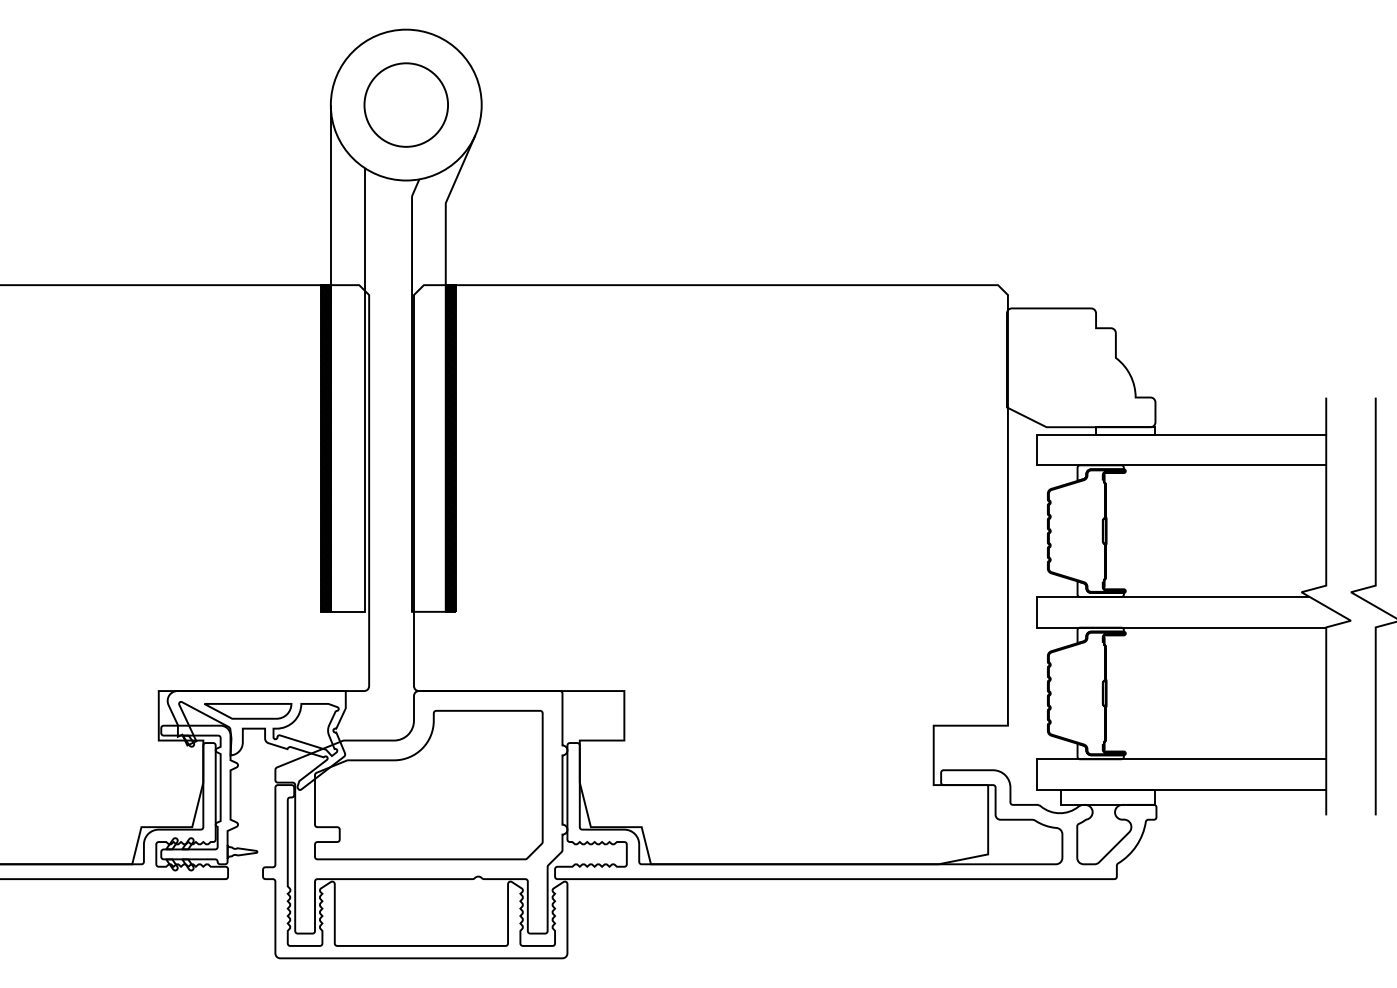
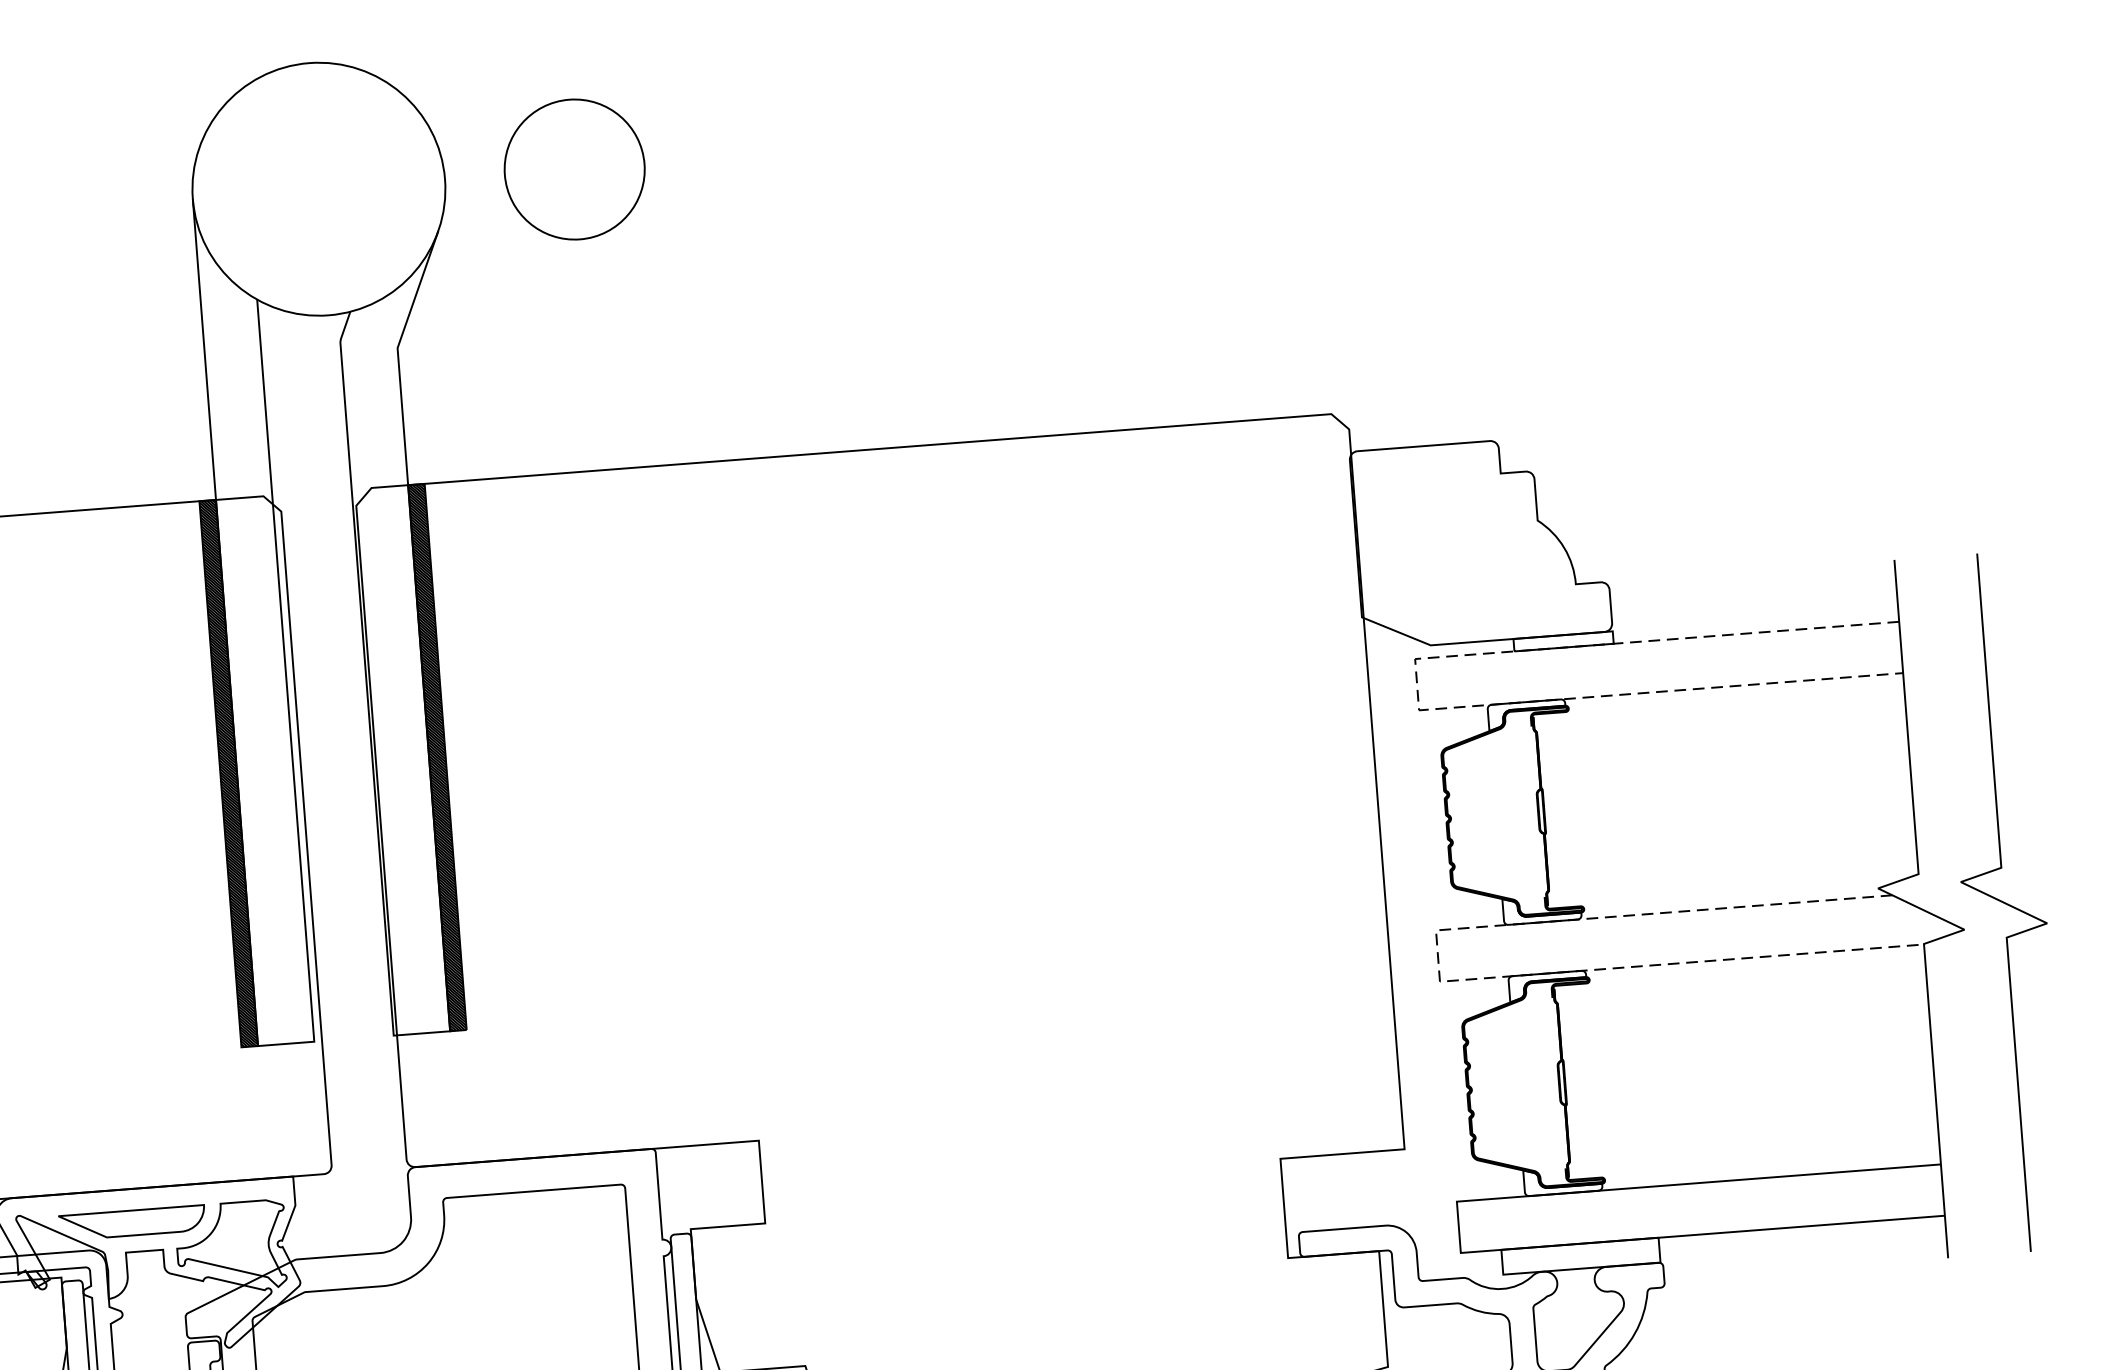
circle: (405, 104) -> (573, 168), moved
line: (1036, 450) -> (1416, 685), solid -> dashed
line: (1036, 620) -> (1438, 969), solid -> dashed

